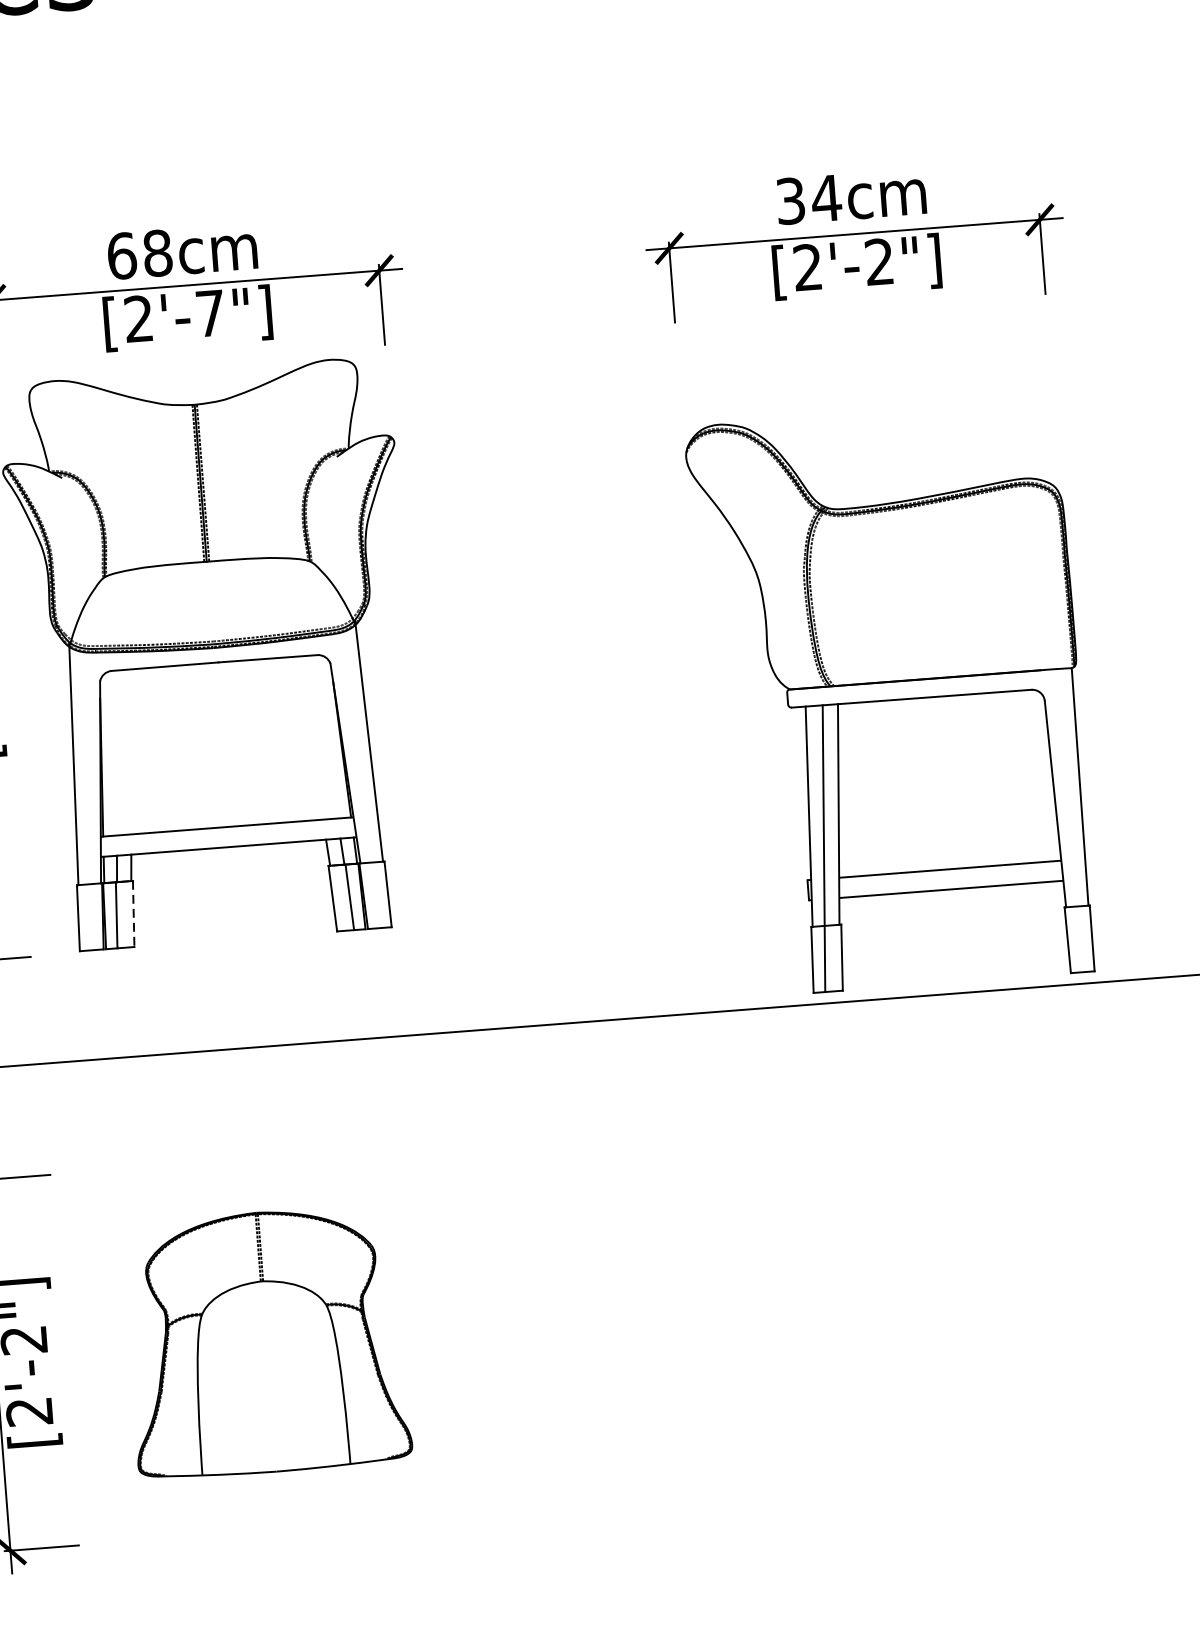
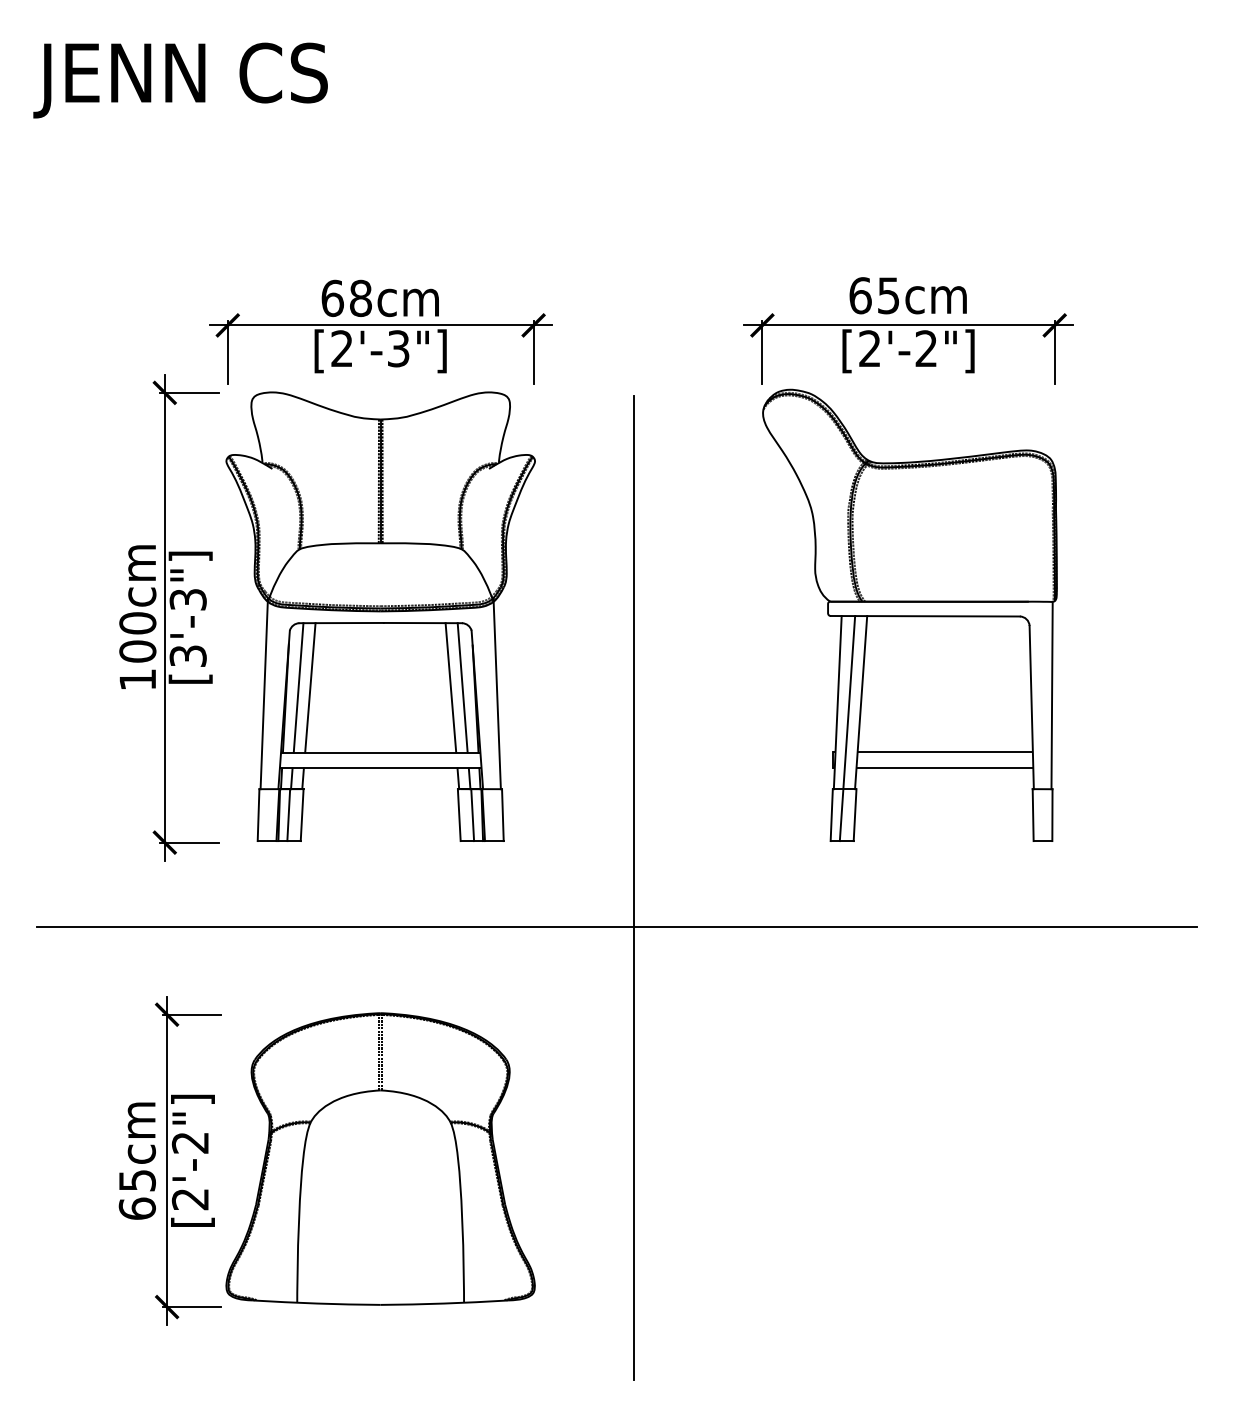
text: (808, 199) -> (874, 295), 34cm -> 65cm
text: (210, 313) -> (398, 348), [2'-7"] -> [2'-3"]
part: (891, 698) -> (909, 614), moved
line: (324, 736) -> (462, 687), added
line: (309, 737) -> (450, 687), added
line: (131, 751) -> (310, 687), added
line: (116, 752) -> (298, 687), added
line: (134, 914) -> (302, 815), dashed -> solid
line: (560, 973) -> (633, 887), added
part: (266, 1341) -> (380, 1158), size x1.43

